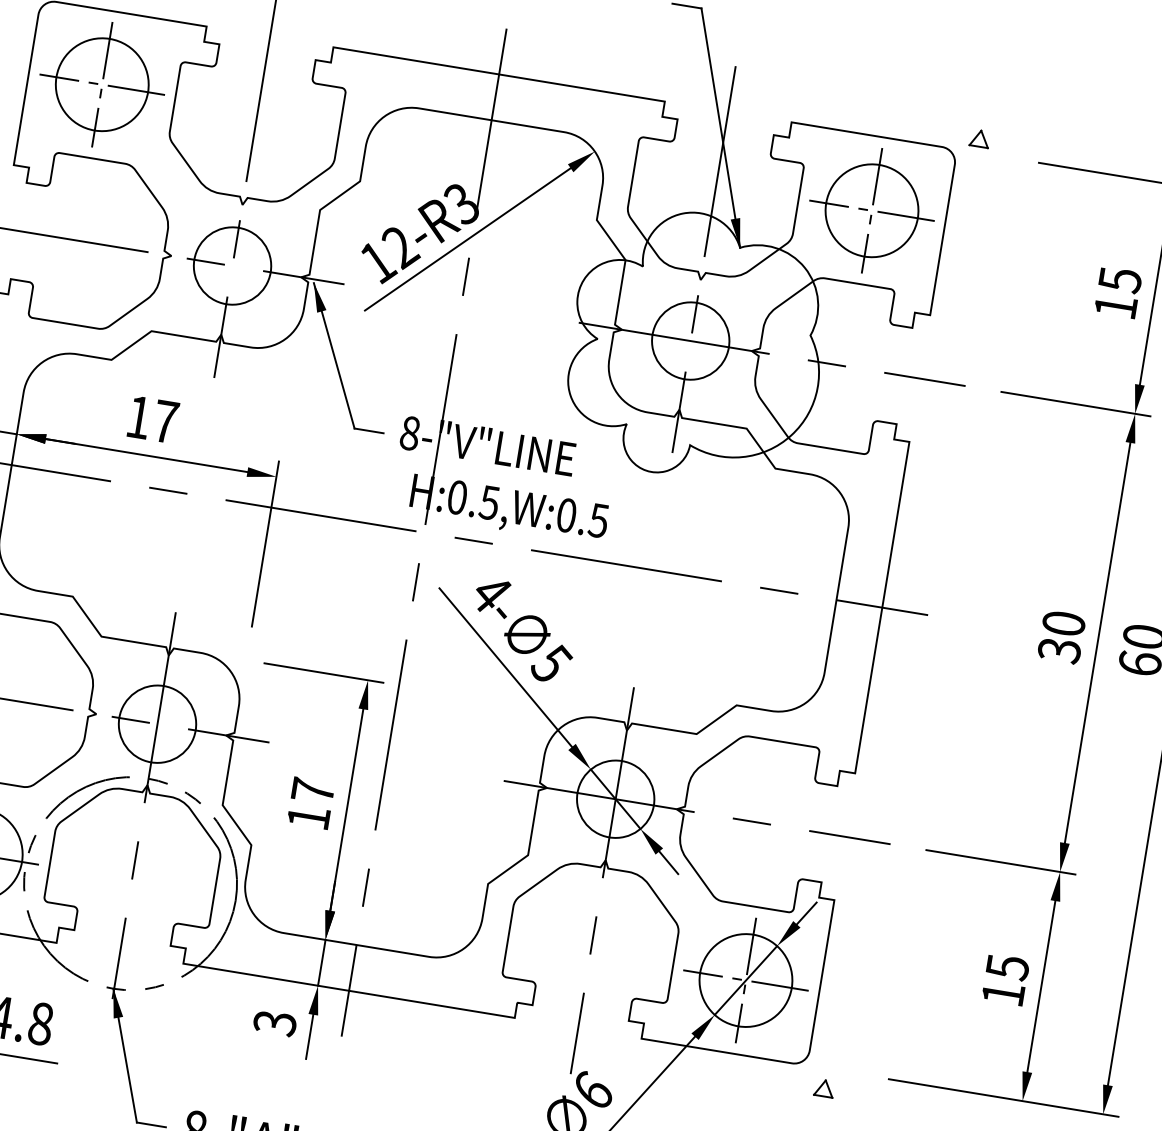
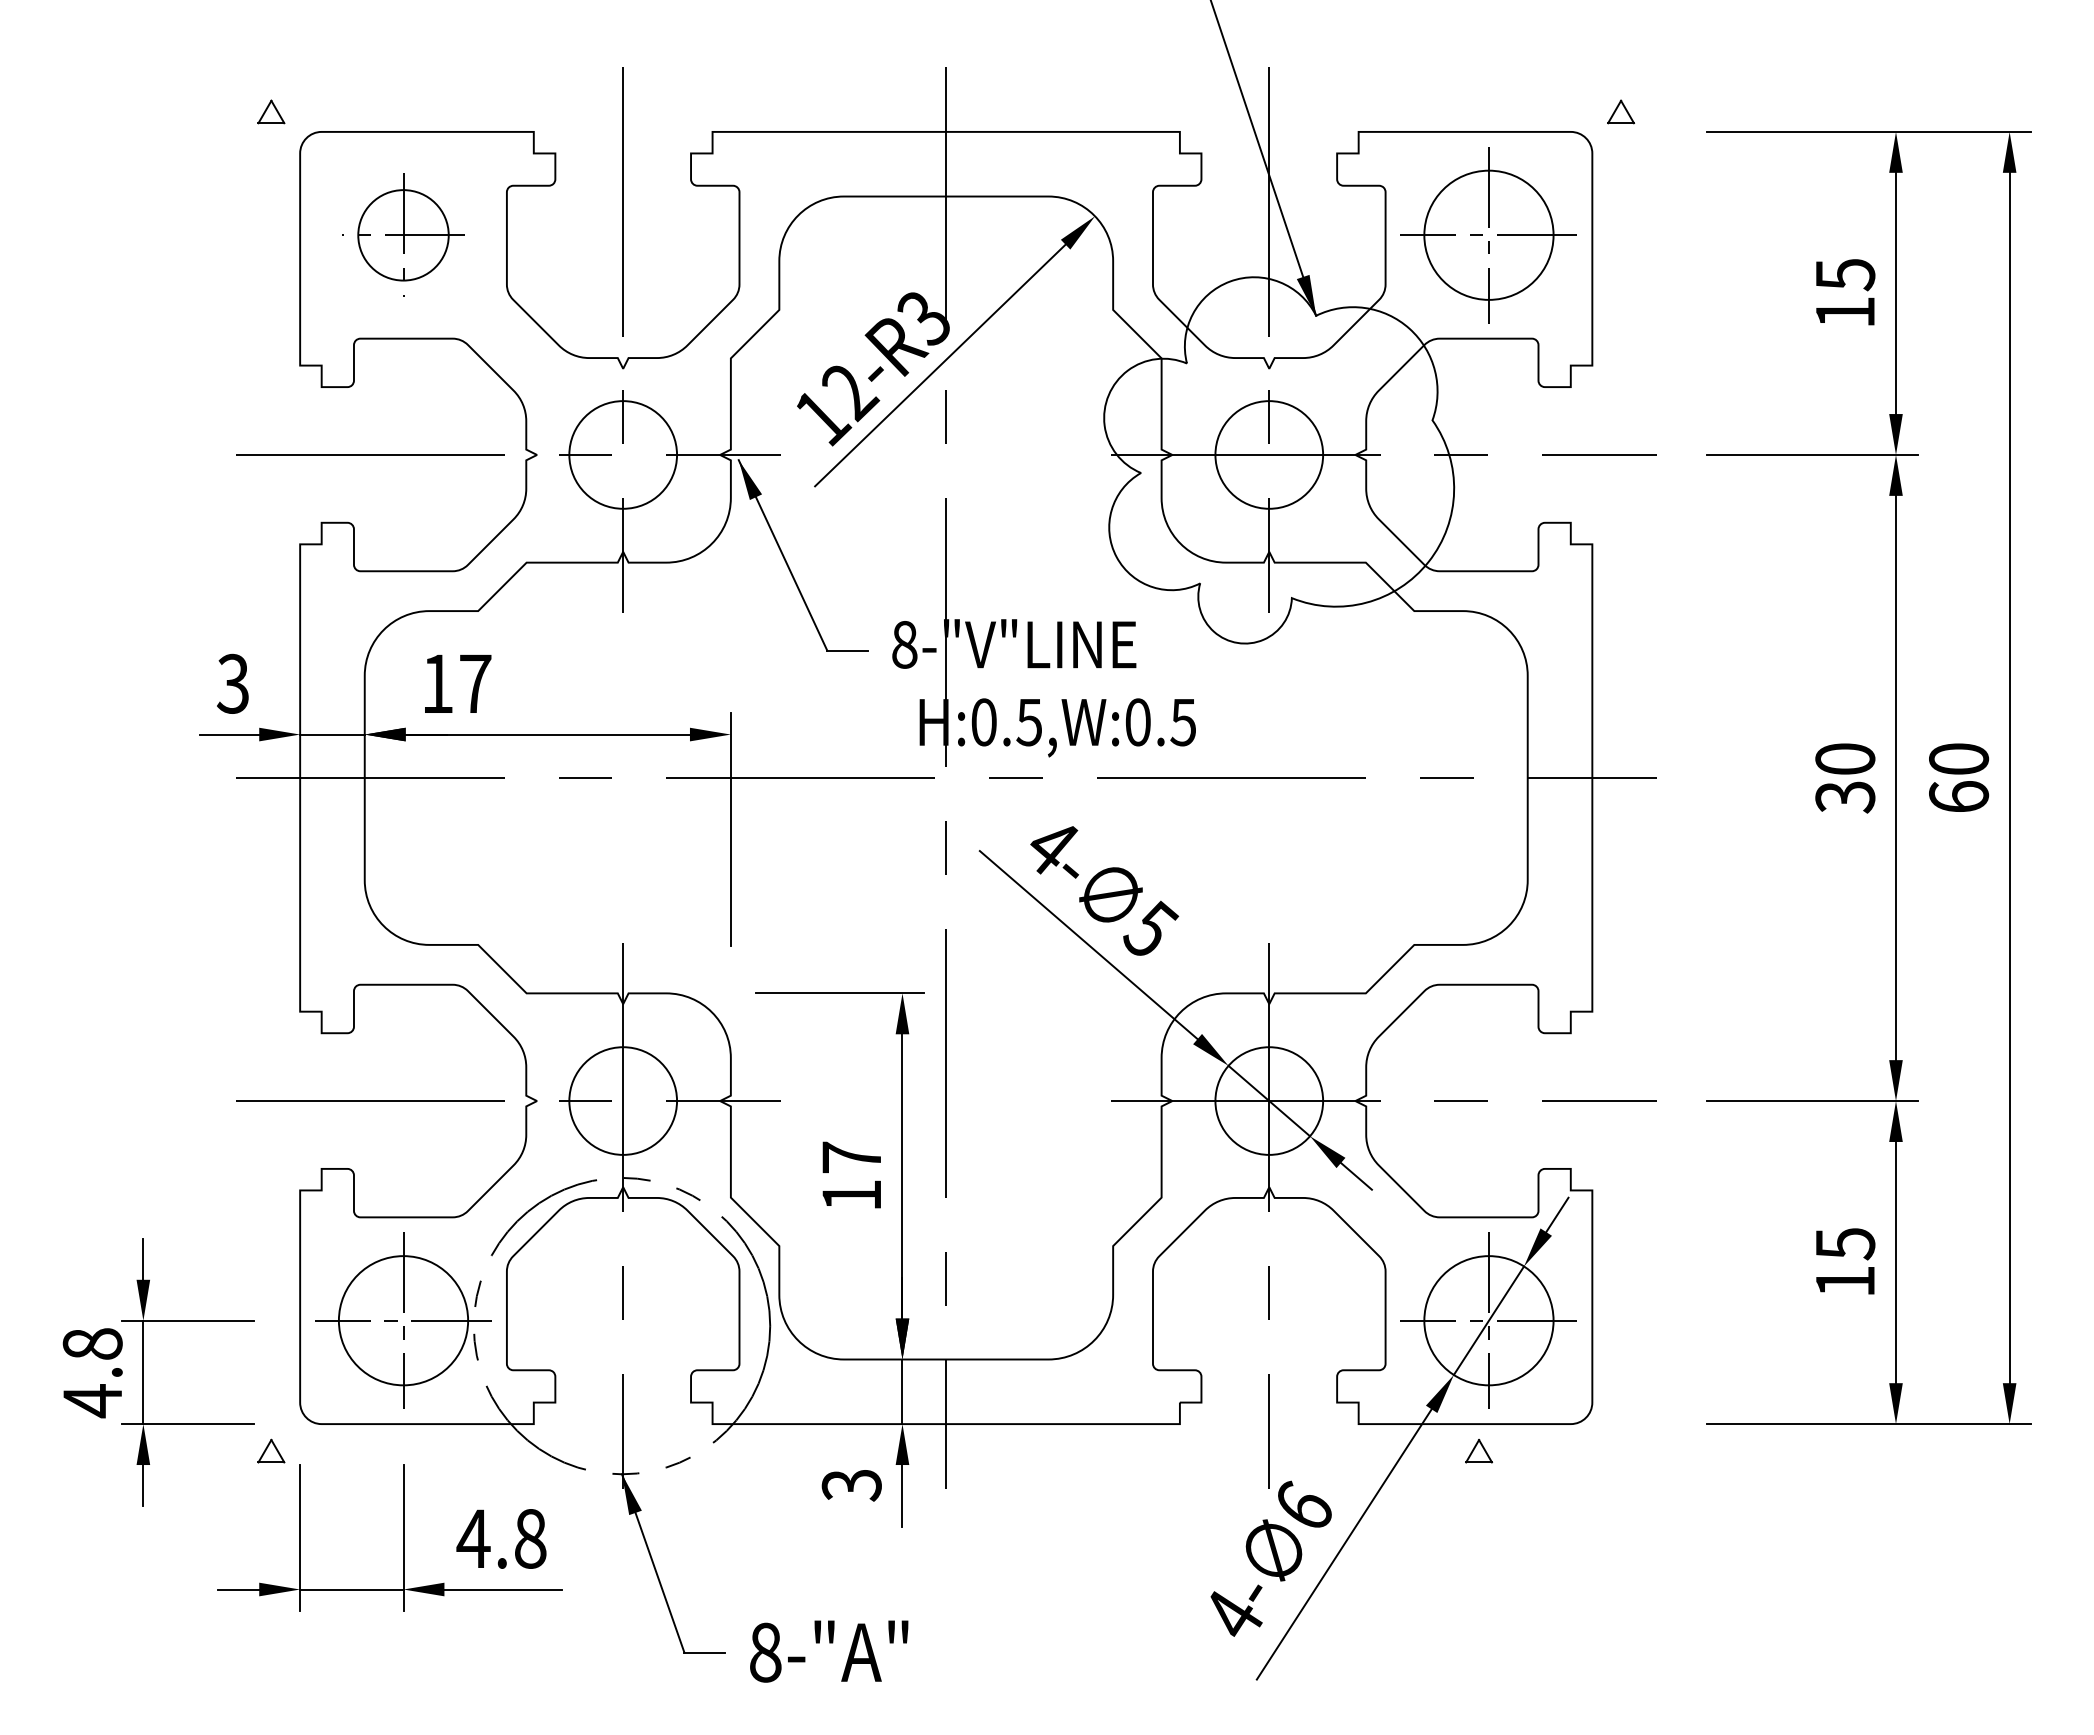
part: (102, 84) -> (403, 235), size x0.7
text: (153, 419) -> (458, 683), moved
part: (824, 1088) -> (1478, 1451), moved

